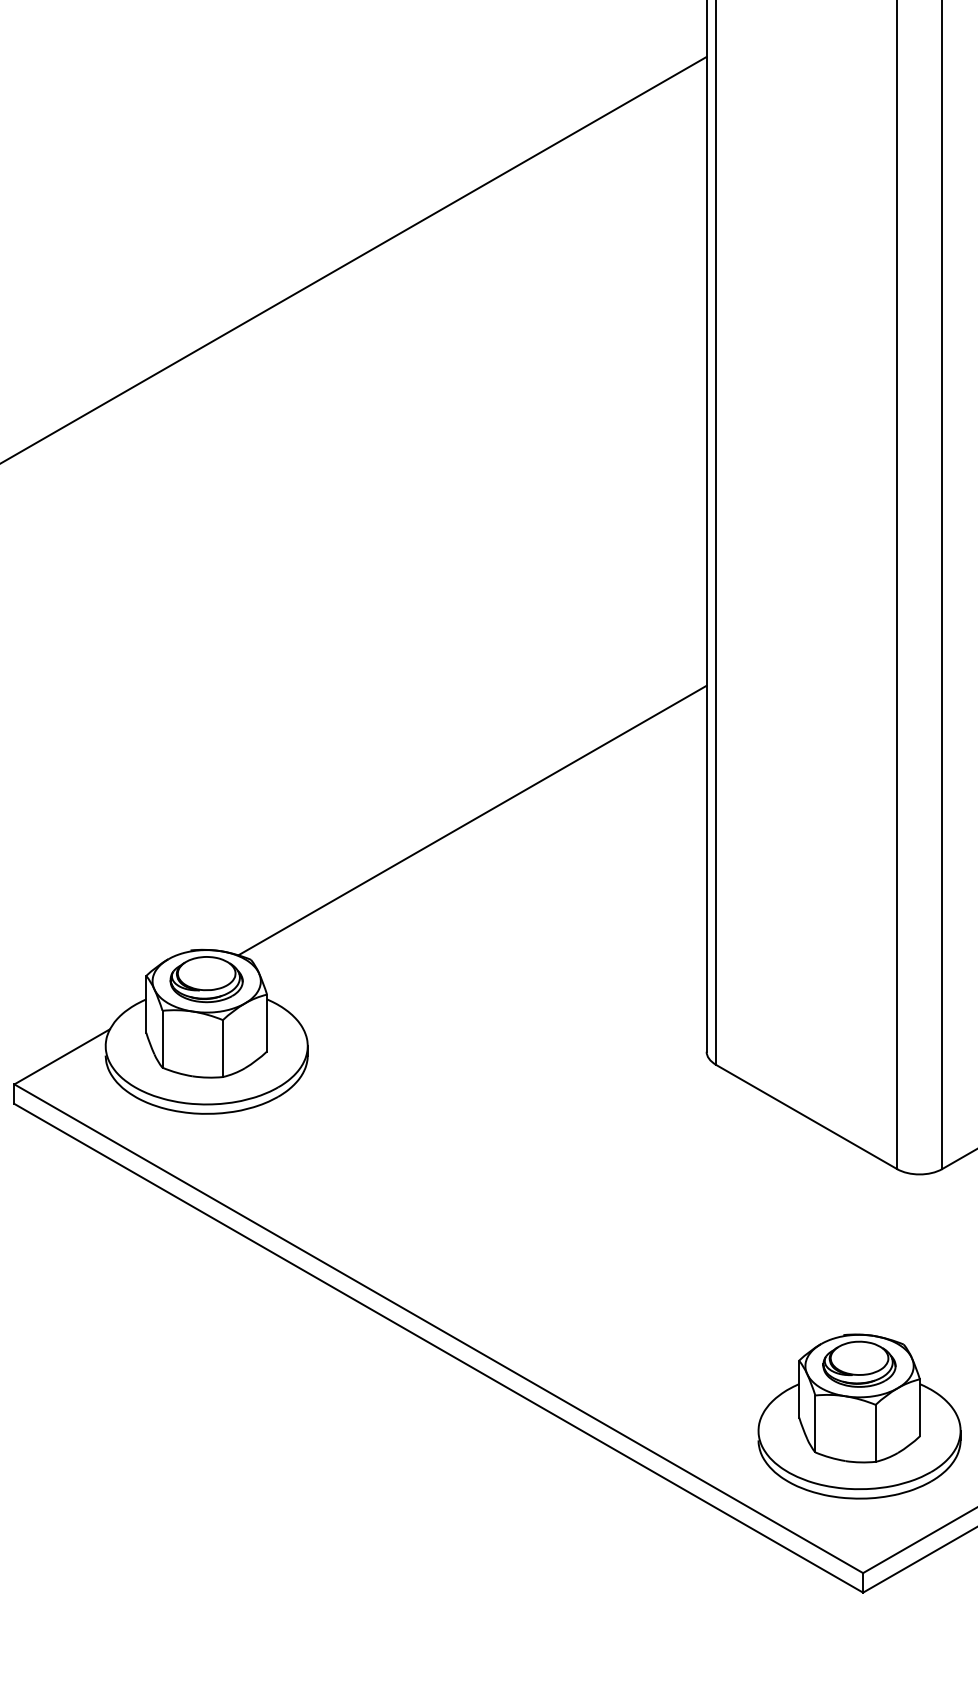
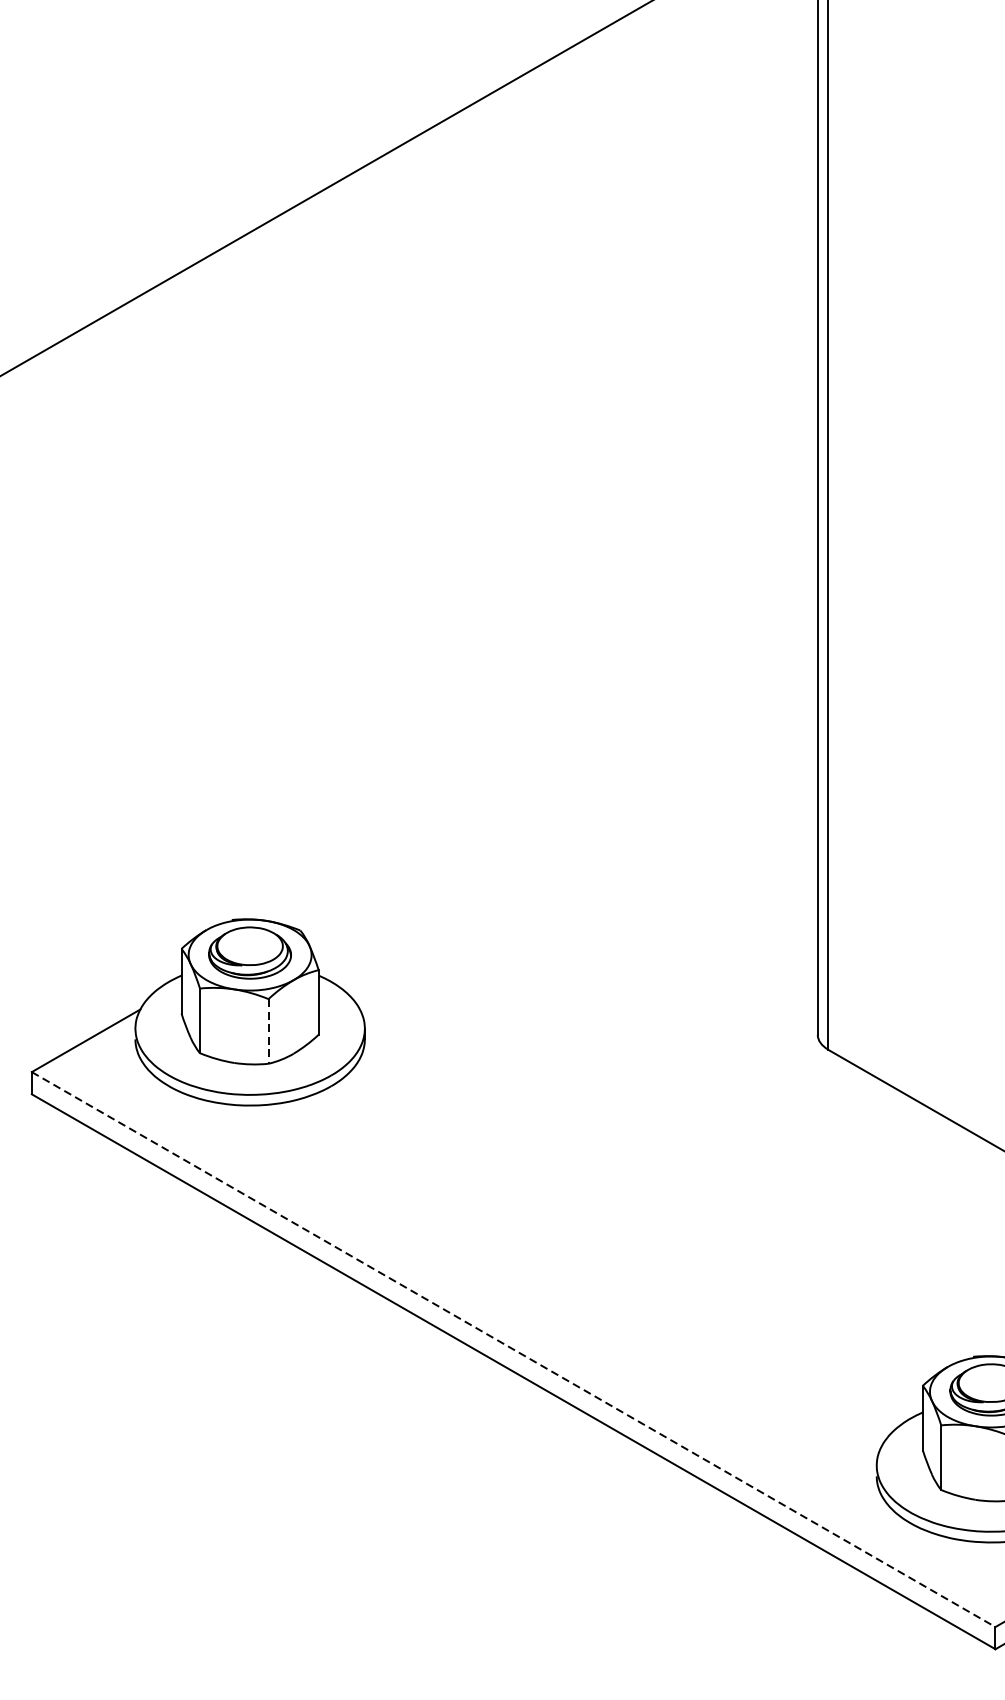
line: (472, 820) -> (551, 772), removed
line: (222, 1049) -> (268, 1032), solid -> dashed
line: (438, 1328) -> (513, 1349), solid -> dashed

